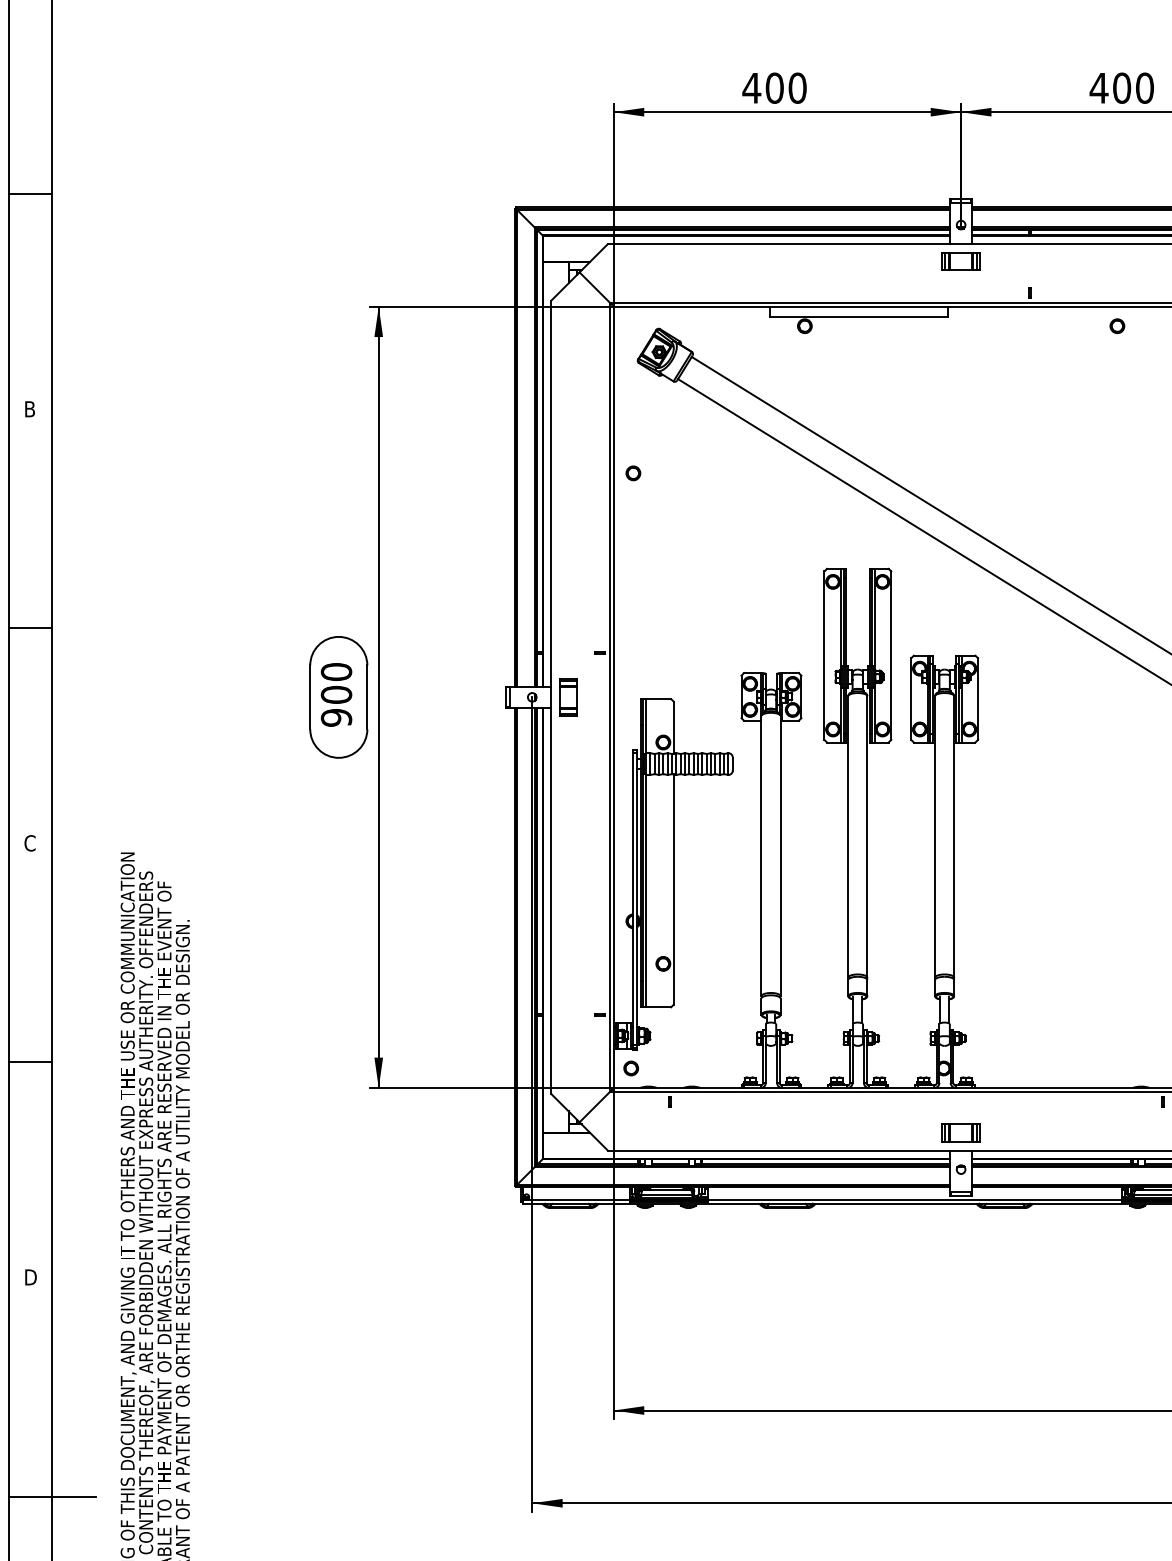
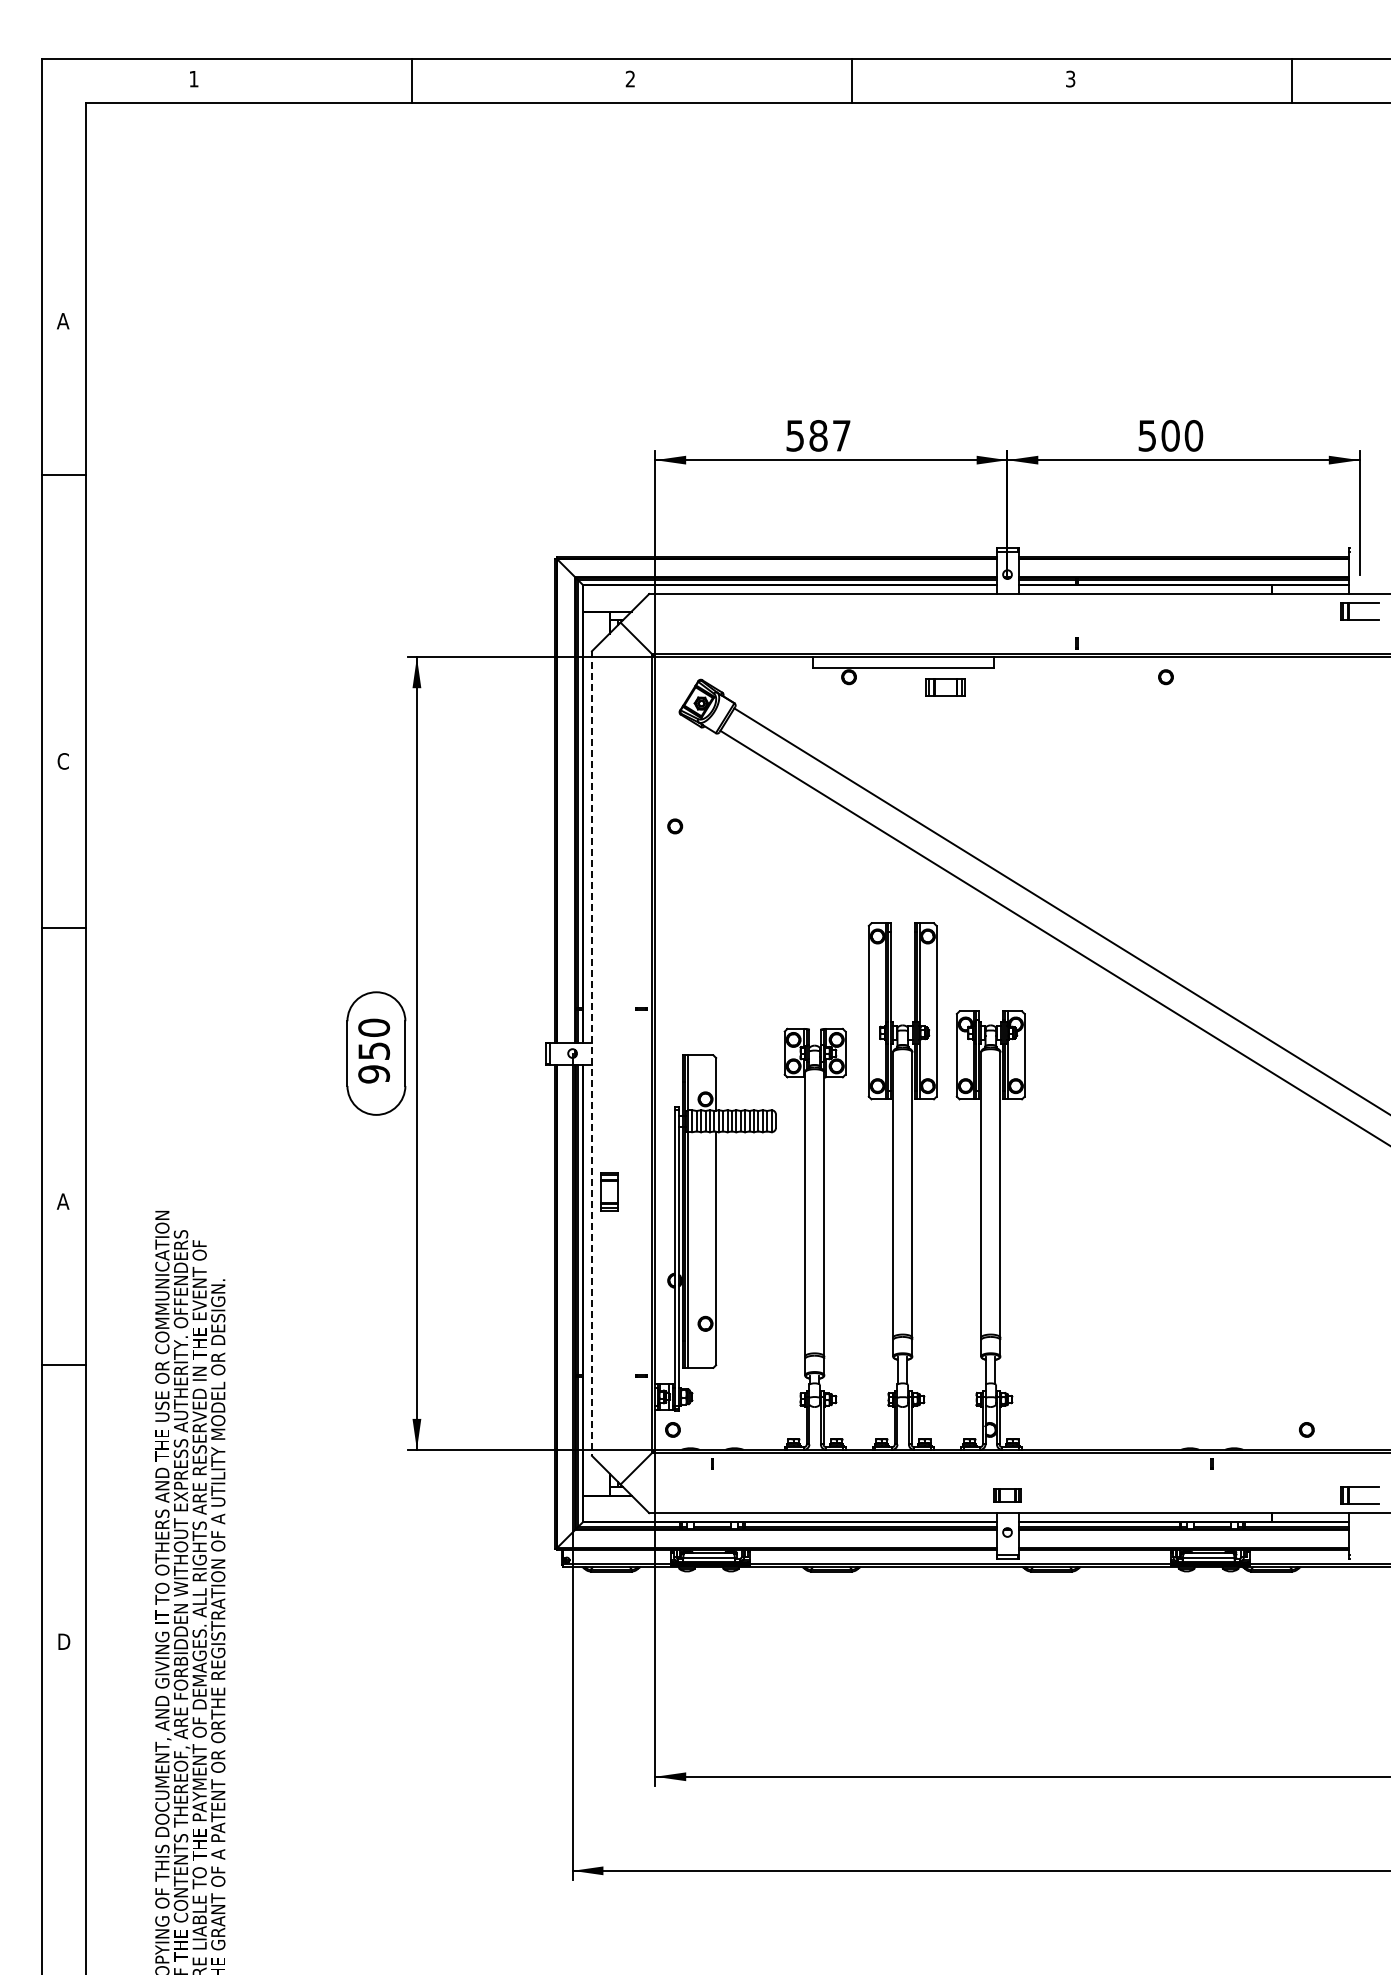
text: (773, 87) -> (817, 435), 400 -> 587
text: (1099, 87) -> (1147, 435), 400 -> 500
line: (30, 194) -> (63, 475), moved
part: (961, 261) -> (945, 687), moved
text: (29, 409) -> (62, 761), B -> C
line: (30, 628) -> (63, 927), moved
text: (336, 695) -> (374, 1051), 900 -> 950
part: (568, 697) -> (609, 1191), moved
line: (550, 698) -> (591, 1054), solid -> dashed
text: (29, 843) -> (62, 1201), C -> A
line: (30, 1062) -> (63, 1364), moved
part: (961, 1133) -> (1007, 1495), size x0.7
line: (51, 1497) -> (85, 1864), removed

